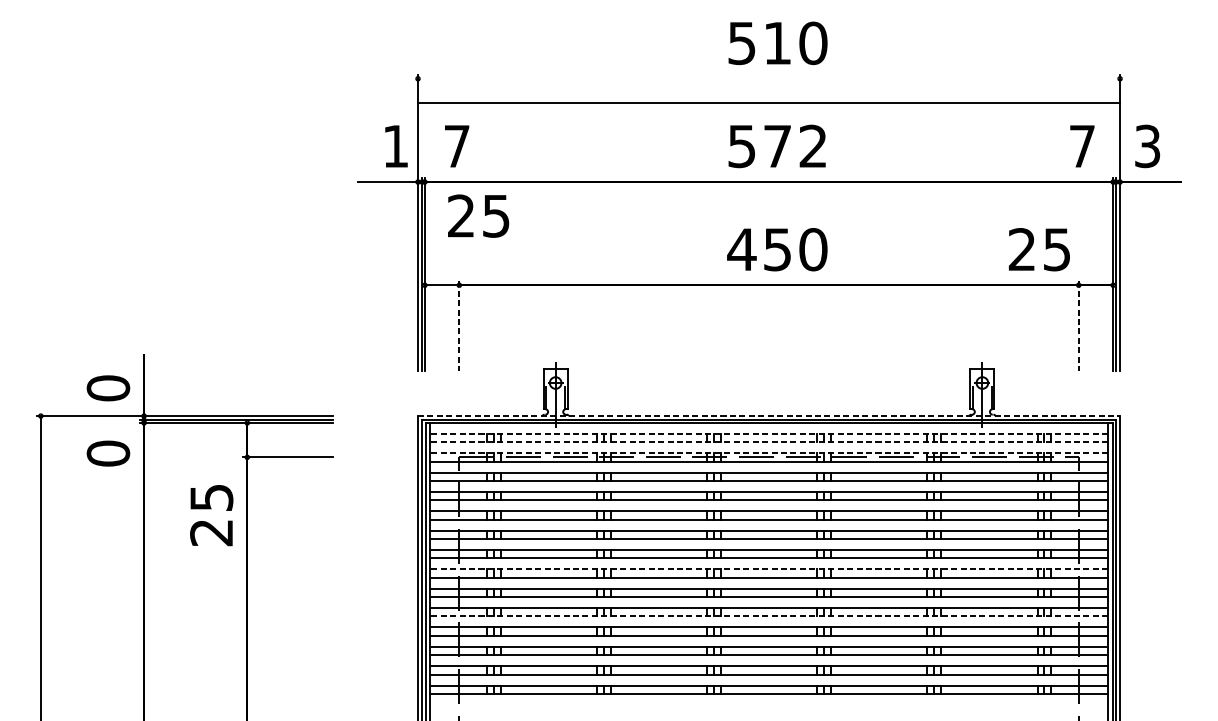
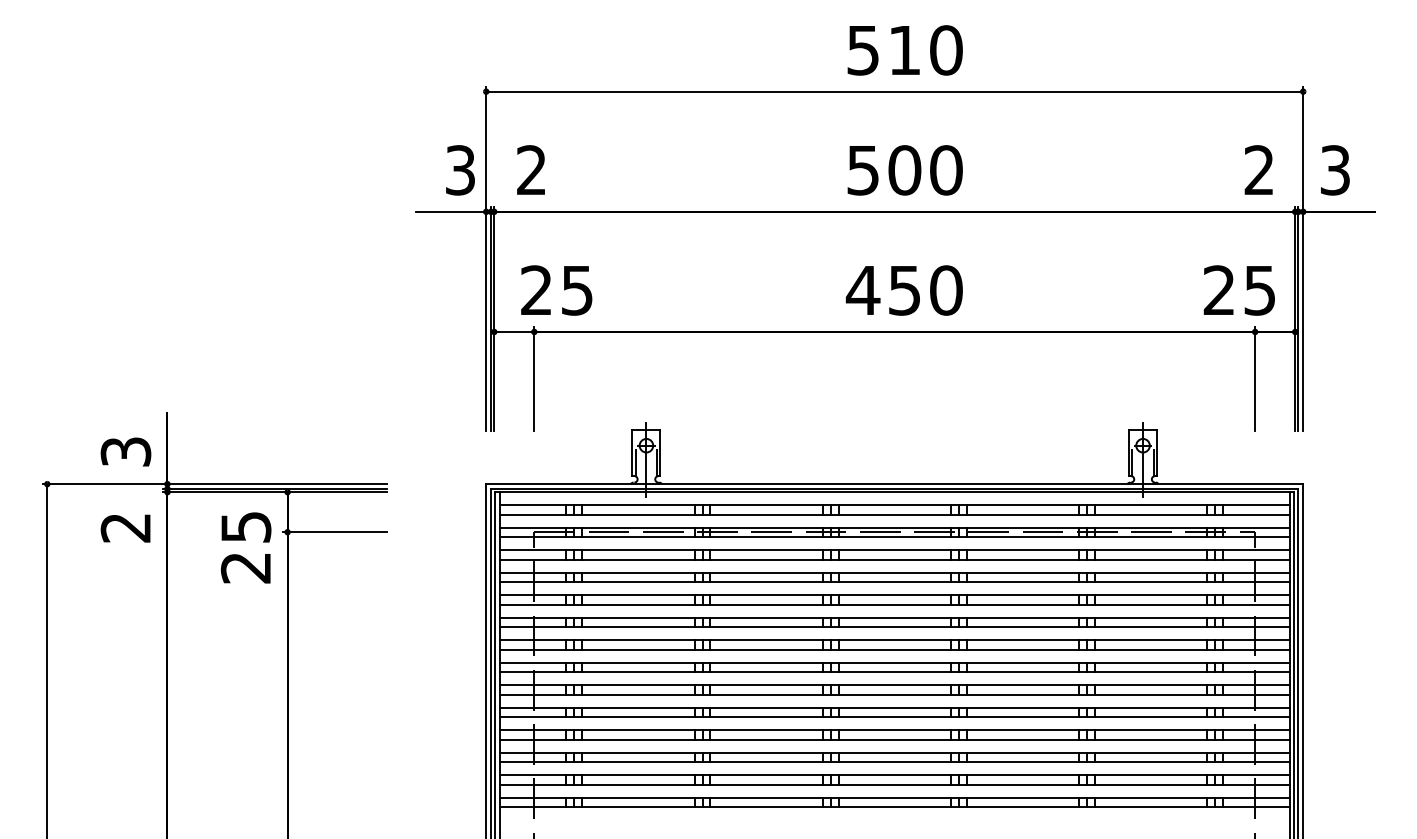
line: (768, 102) -> (894, 91), moved
text: (456, 145) -> (531, 169), 7 -> 2
text: (1081, 145) -> (1258, 169), 7 -> 2
text: (395, 146) -> (460, 170), 1 -> 3
text: (795, 146) -> (925, 170), 572 -> 500
text: (478, 216) -> (556, 290), moved
text: (1038, 249) -> (1238, 290), moved
line: (459, 326) -> (534, 379), dashed -> solid
line: (1079, 326) -> (1255, 379), dashed -> solid
text: (108, 387) -> (125, 451), 0 -> 3
line: (769, 416) -> (895, 484), dashed -> solid
line: (768, 433) -> (894, 504), dashed -> solid
line: (768, 442) -> (894, 514), dashed -> solid
text: (108, 453) -> (125, 527), 0 -> 2
line: (768, 453) -> (894, 527), dashed -> solid
text: (211, 515) -> (245, 547), moved
line: (768, 569) -> (894, 662), dashed -> solid
line: (768, 616) -> (894, 717), dashed -> solid

